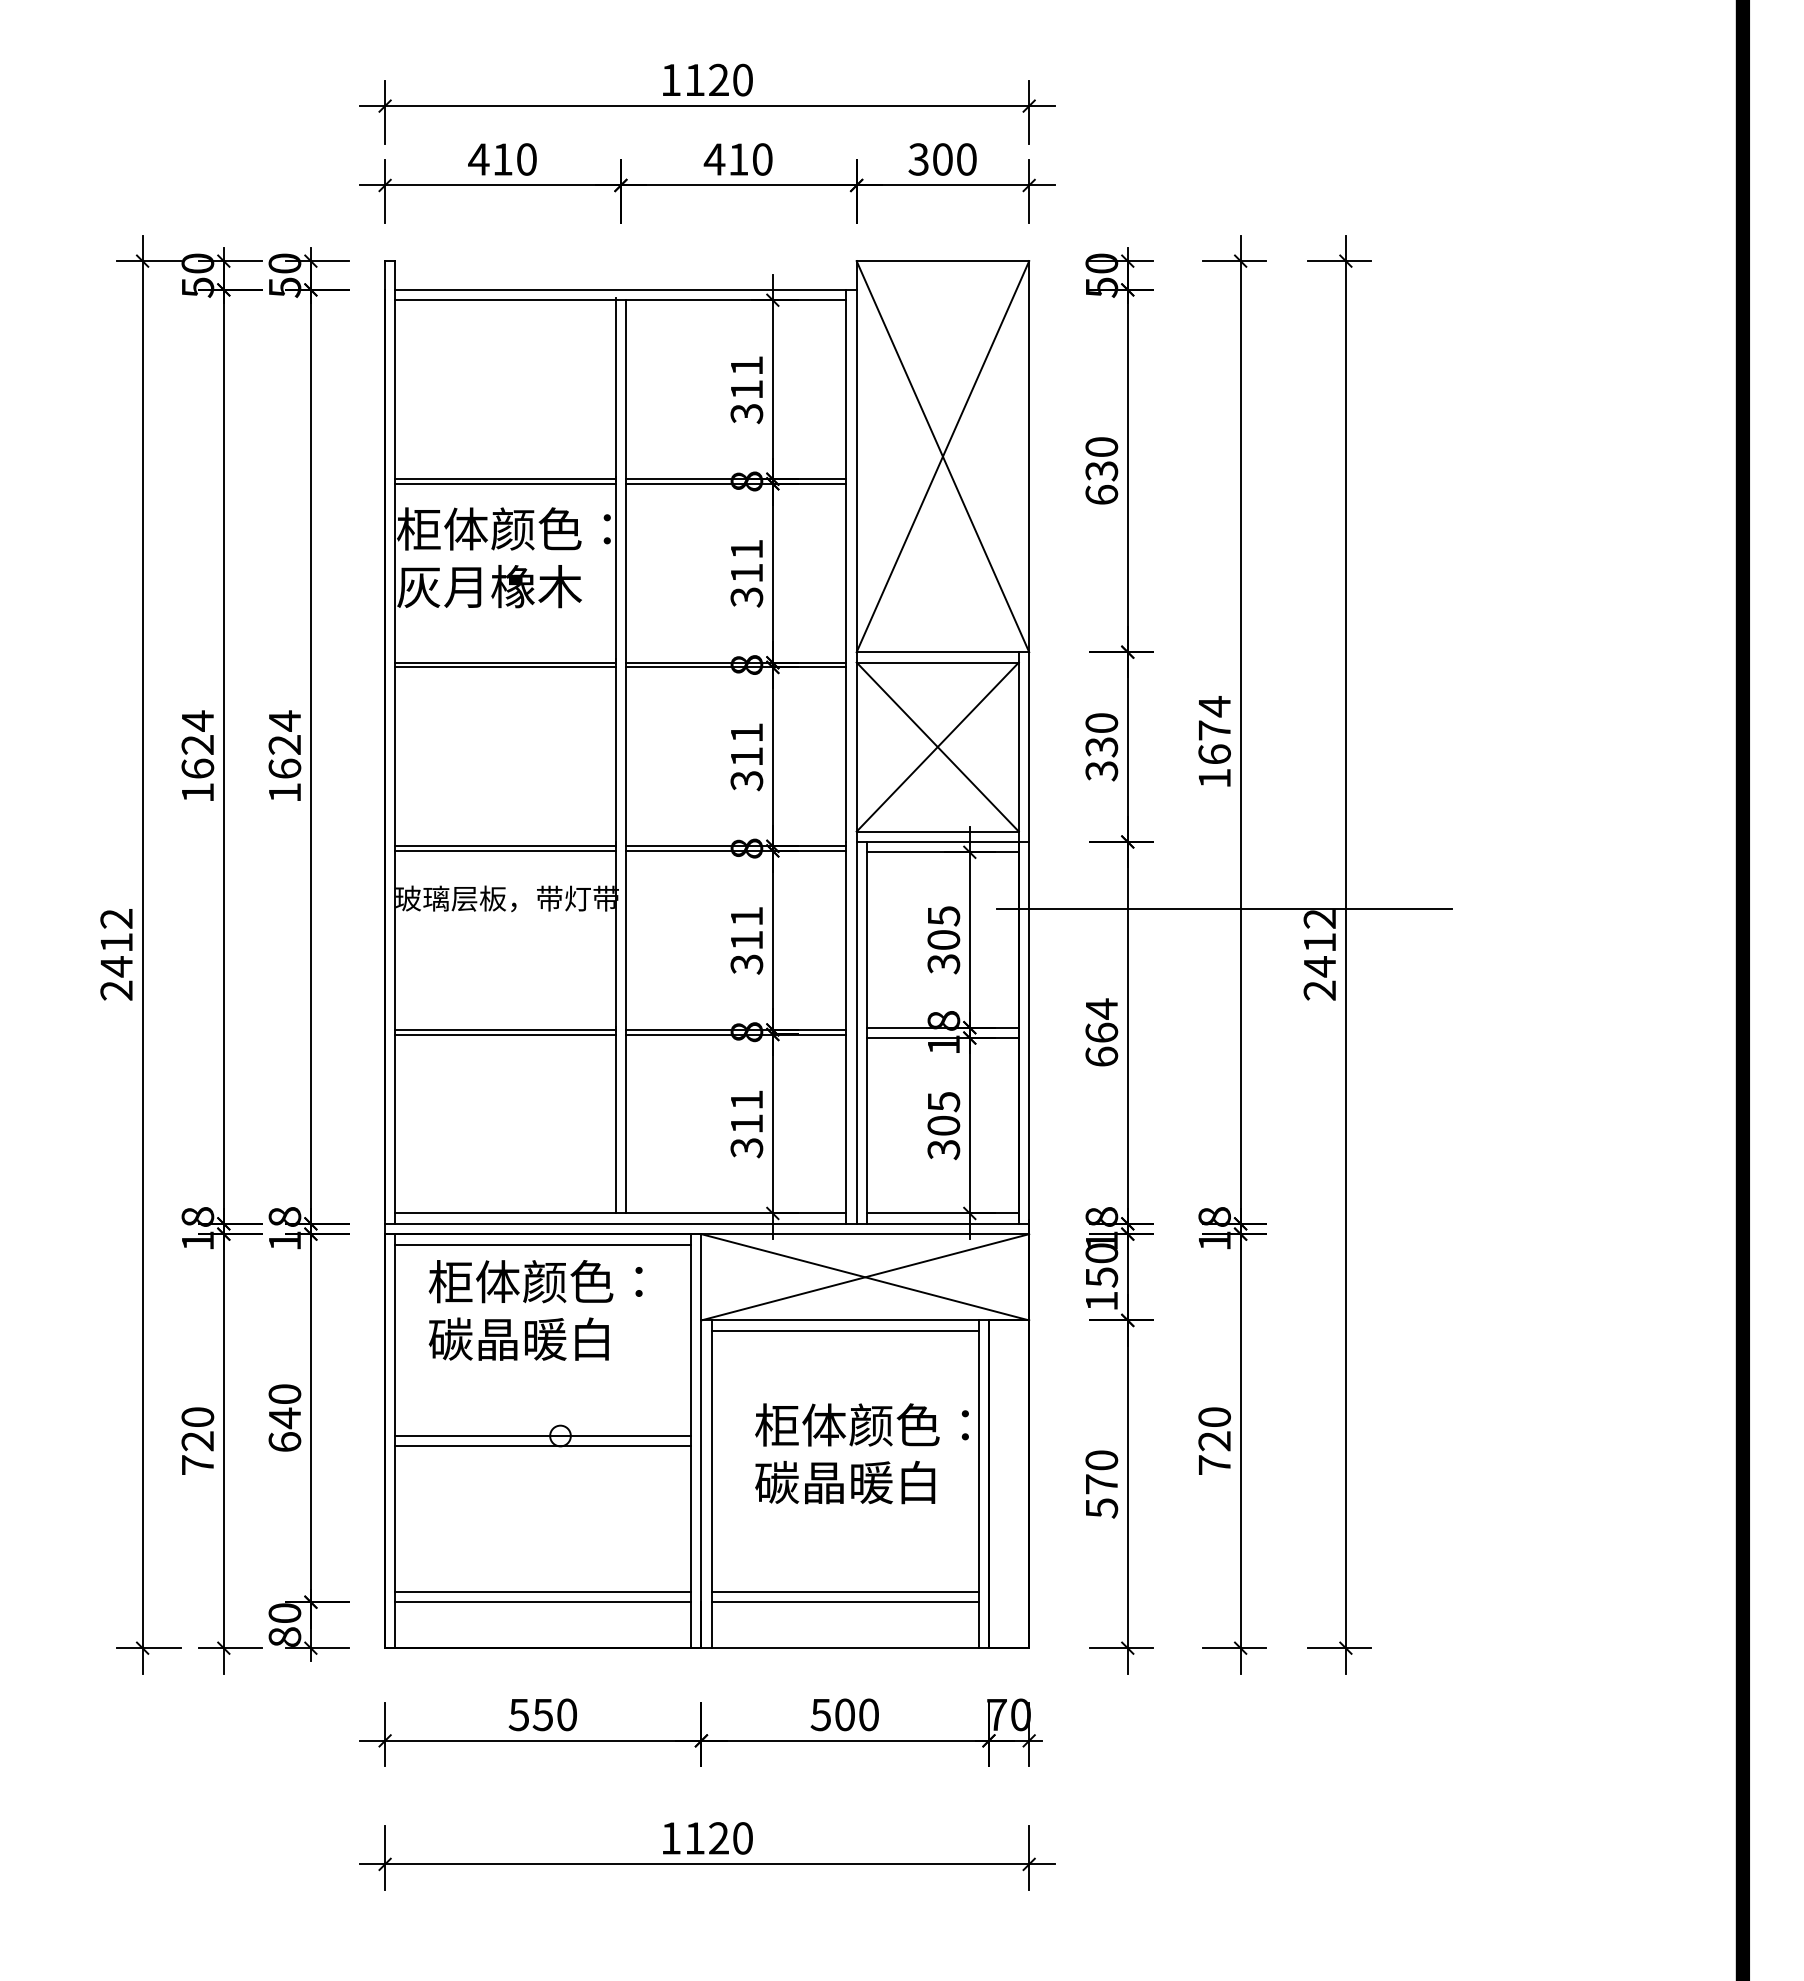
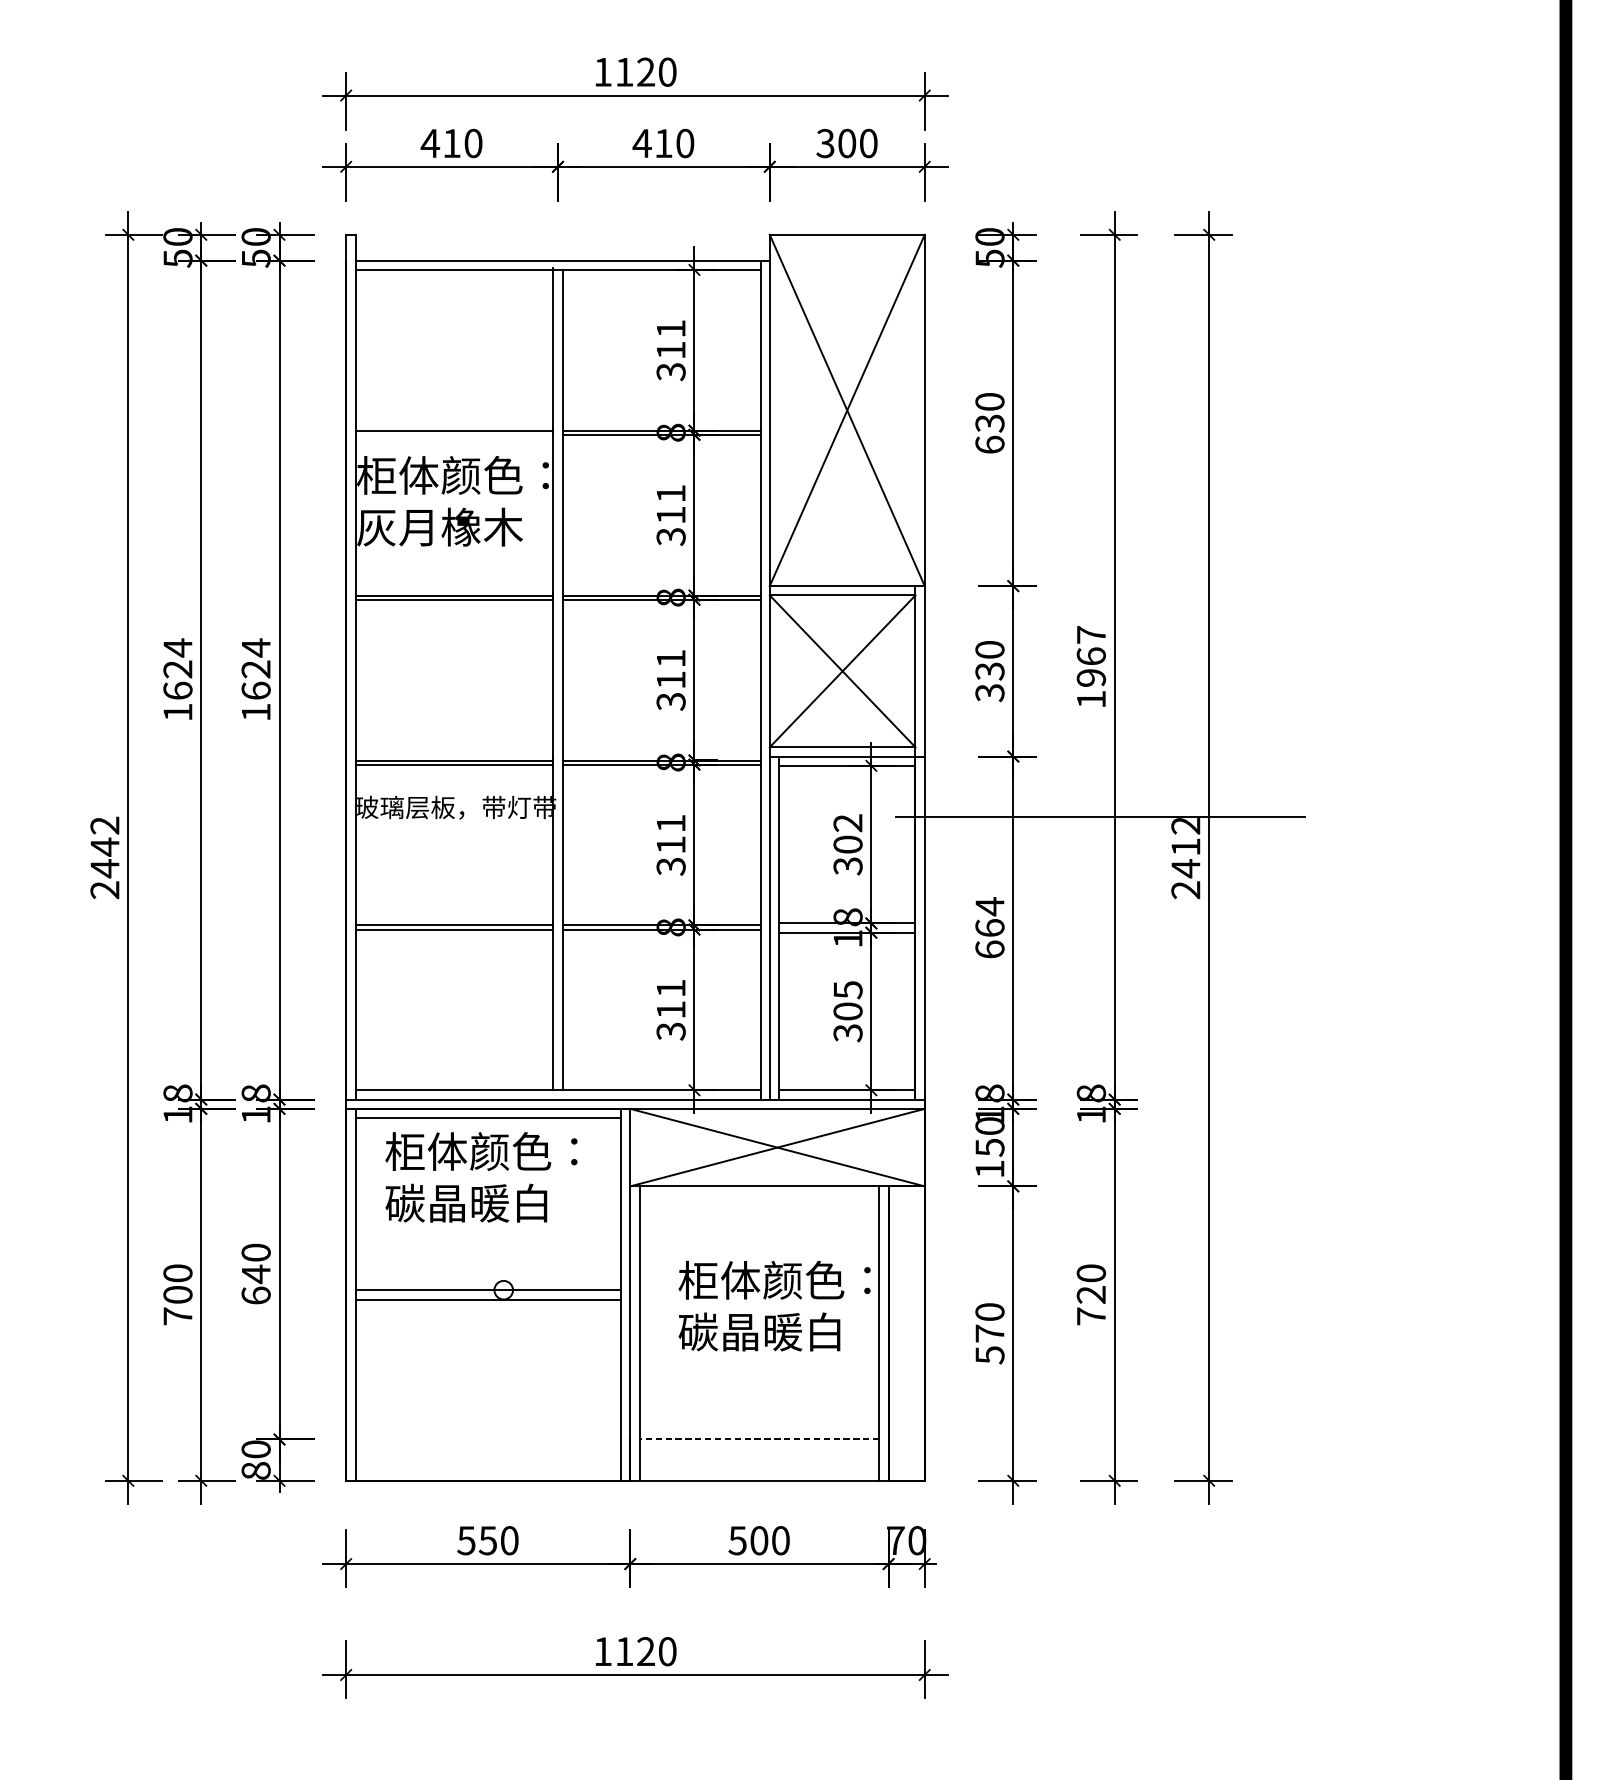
line: (505, 483) -> (454, 434), removed
text: (1214, 730) -> (1091, 656), 1674 -> 1967
text: (943, 916) -> (847, 823), 305 -> 302
text: (116, 942) -> (104, 846), 2412 -> 2442
line: (844, 1330) -> (758, 1195), removed
text: (197, 1441) -> (177, 1295), 720 -> 700
line: (543, 1591) -> (488, 1429), removed
line: (844, 1591) -> (758, 1429), removed
line: (543, 1602) -> (488, 1439), removed
line: (844, 1602) -> (758, 1439), solid -> dashed

